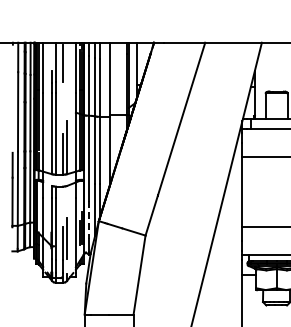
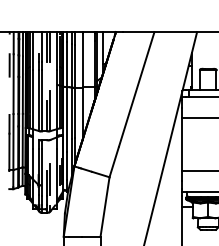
line: (67, 62) -> (50, 46), added
line: (12, 86) -> (9, 65), added
line: (88, 219) -> (66, 165), dashed -> solid

